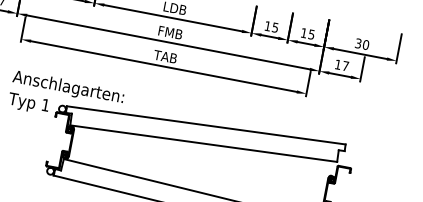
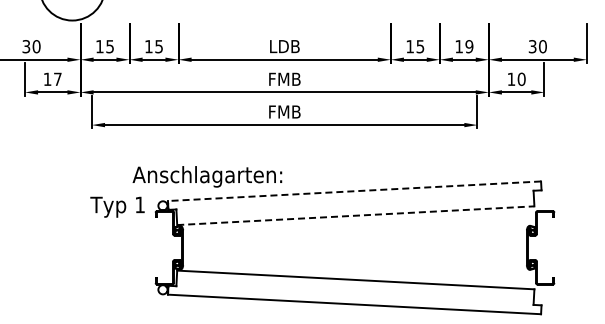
text: (311, 34) -> (469, 46), 15 -> 19
text: (165, 56) -> (284, 111), TAB -> FMB
text: (345, 66) -> (521, 79), 17 -> 10
text: (68, 87) -> (207, 176), moved
line: (206, 125) -> (354, 191), solid -> dashed
line: (203, 143) -> (355, 215), solid -> dashed

